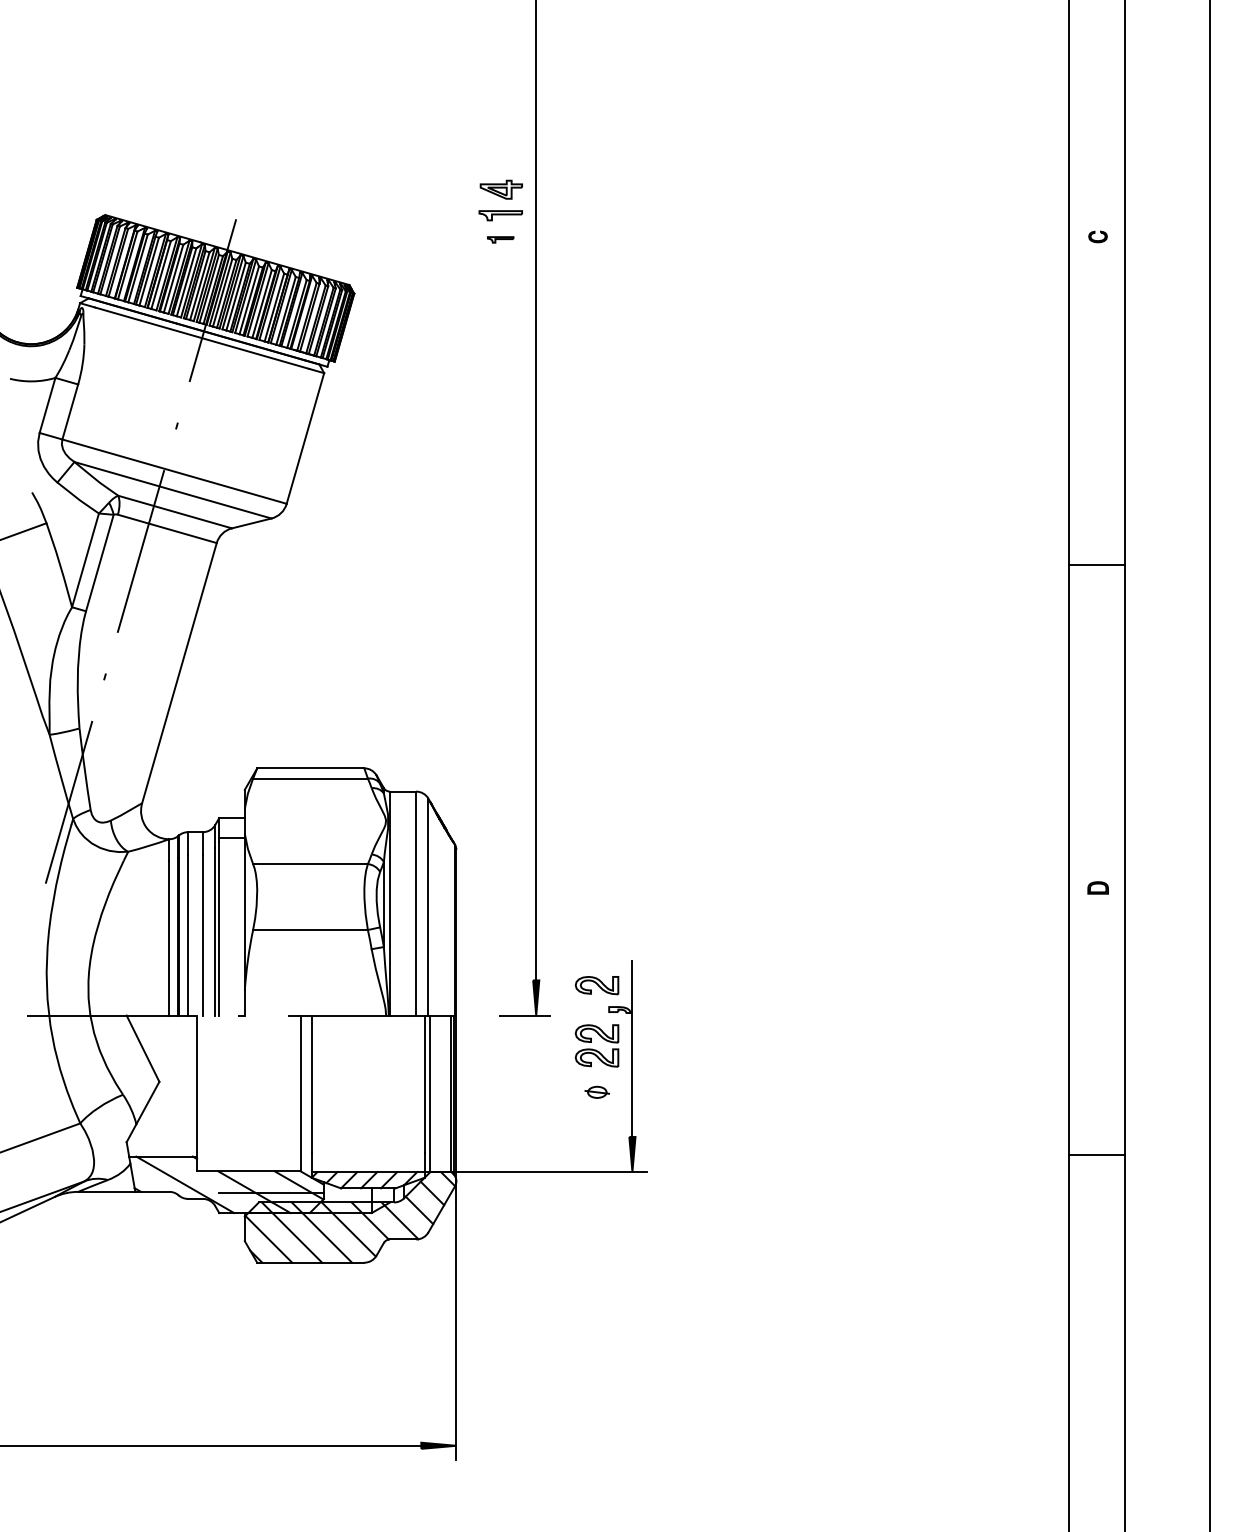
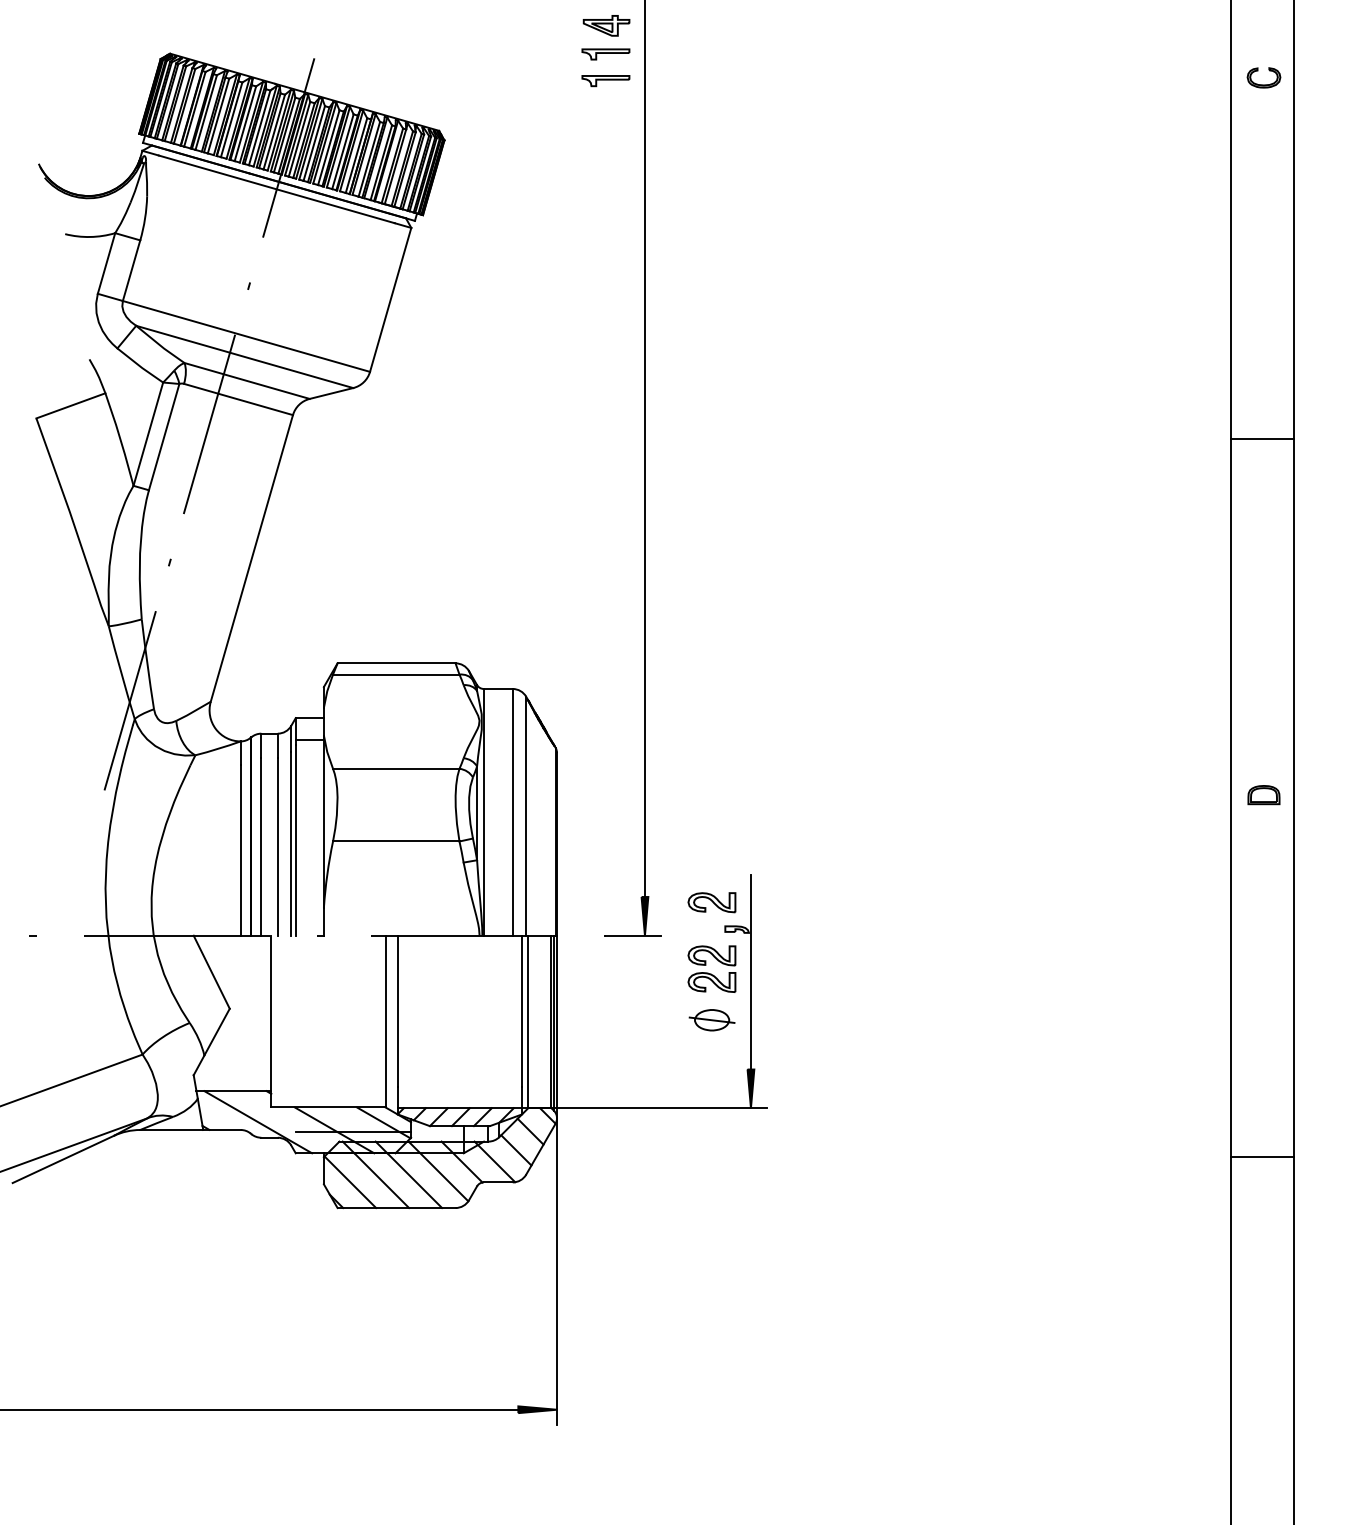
part: (1097, 236) -> (1263, 77), size x1.67
part: (500, 239) -> (605, 80), size x1.67
part: (1098, 887) -> (1264, 794), size x1.43
part: (597, 1092) -> (712, 1020), size x1.67
line: (1096, 1155) -> (1262, 1157), moved

